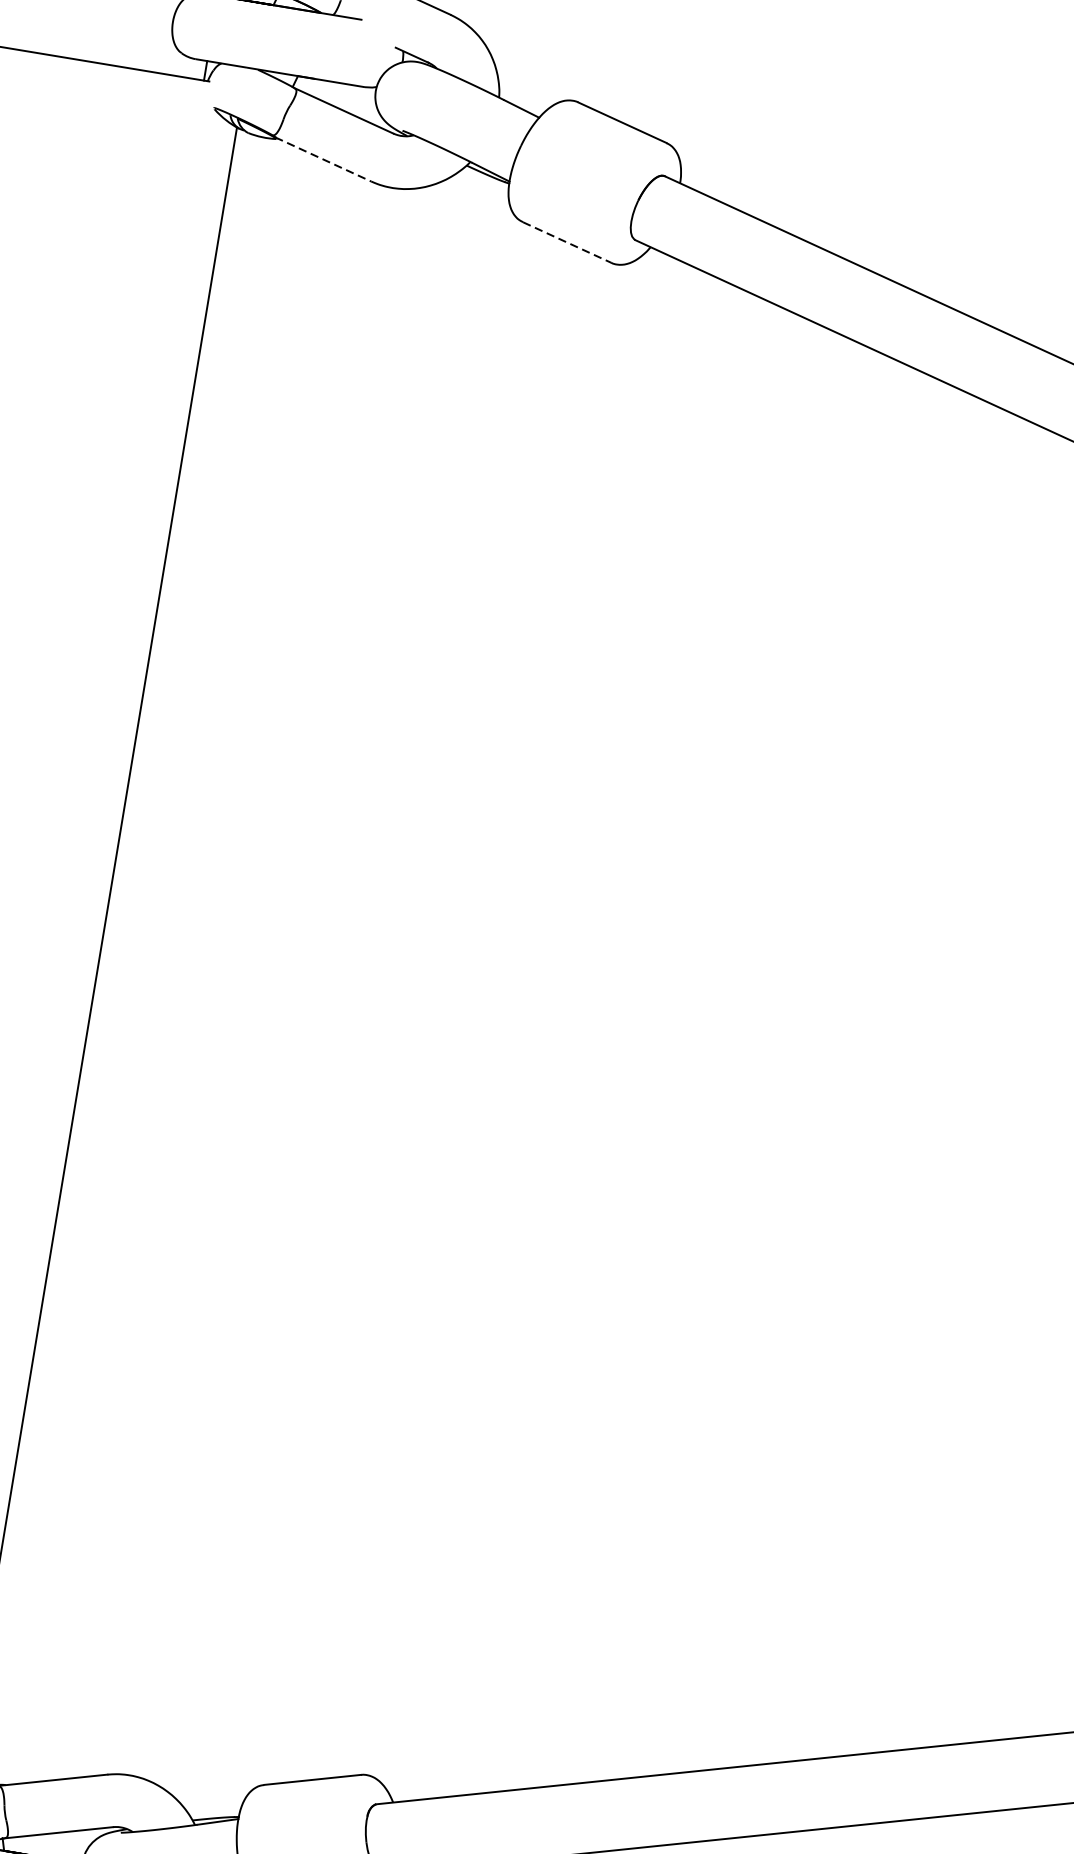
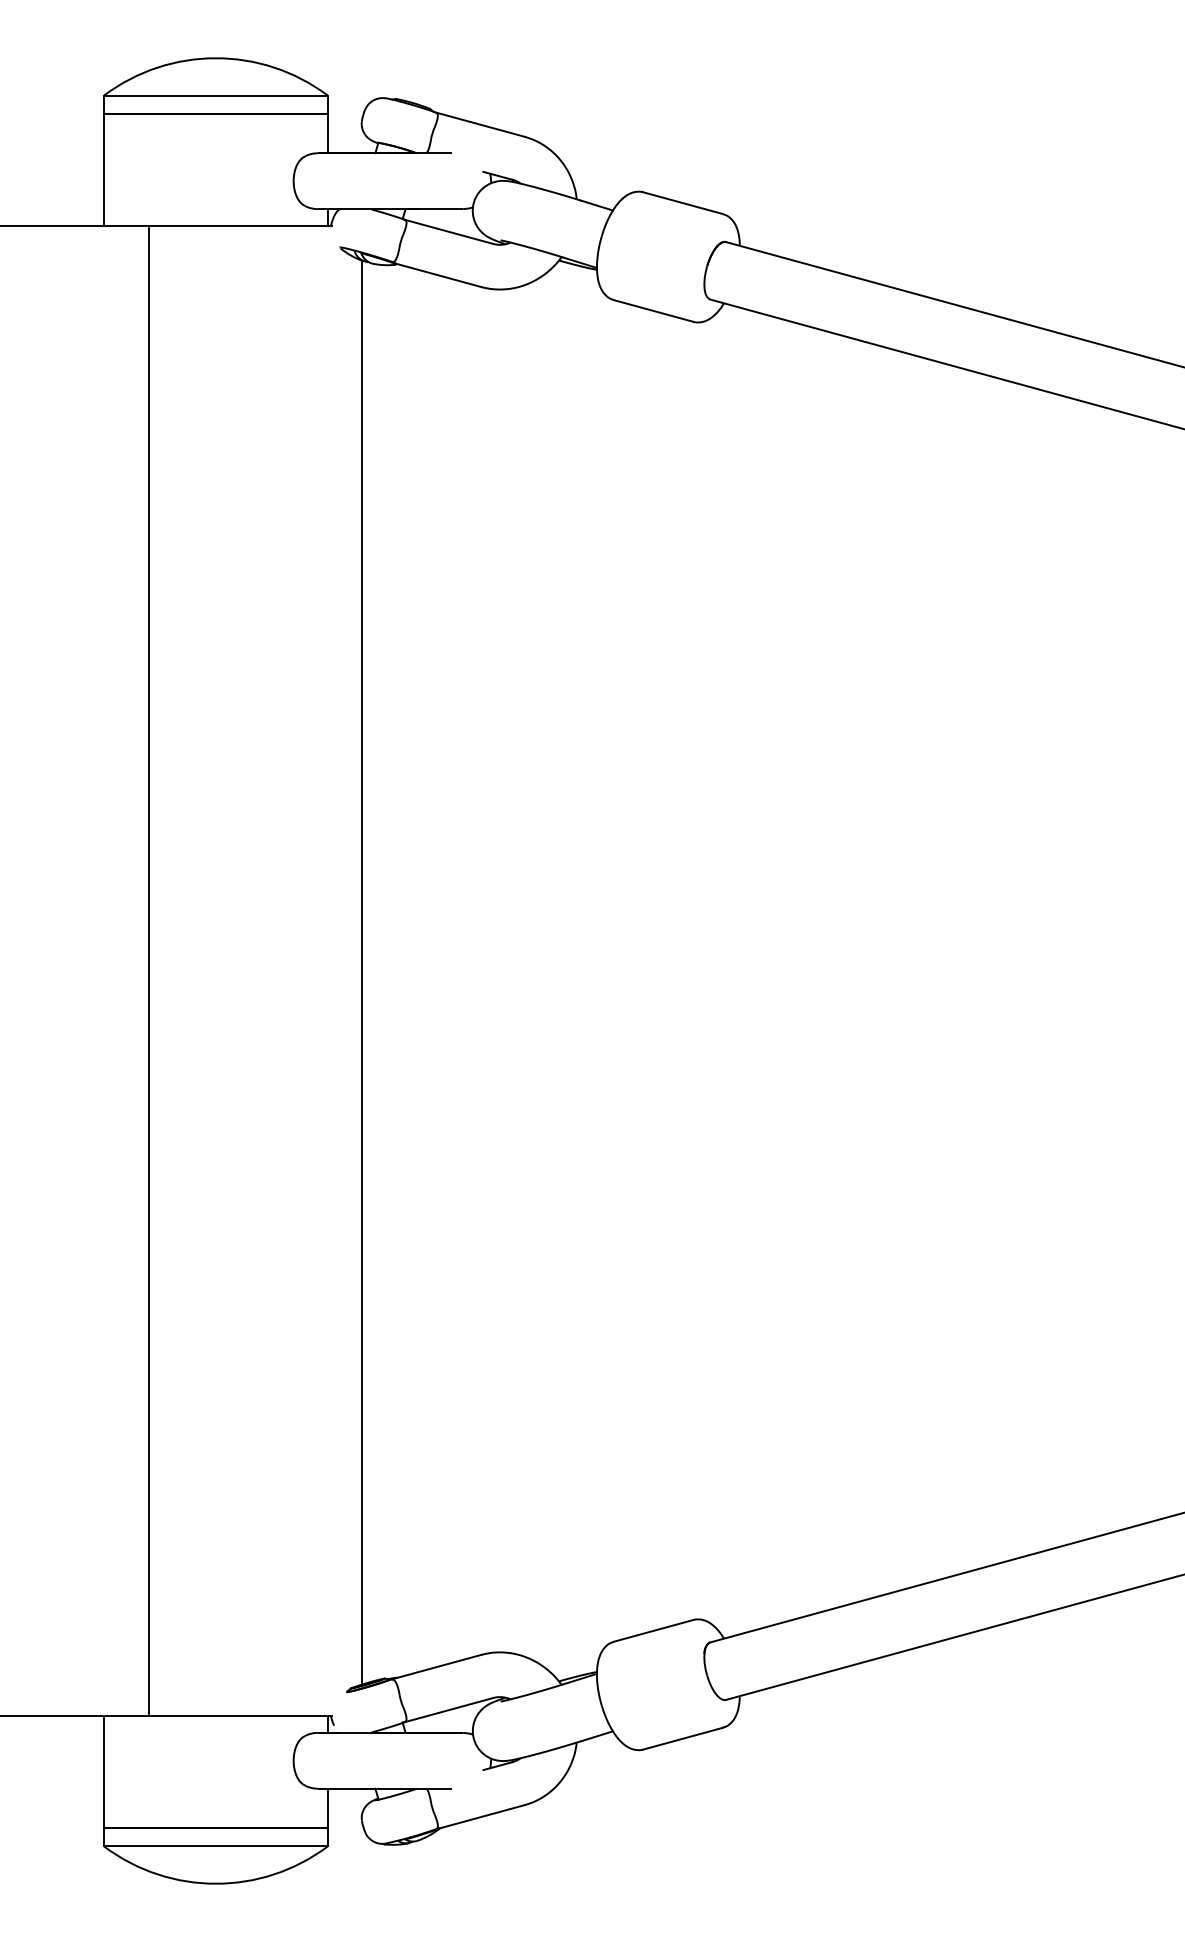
line: (323, 159) -> (438, 275), dashed -> solid
line: (568, 243) -> (654, 311), dashed -> solid

